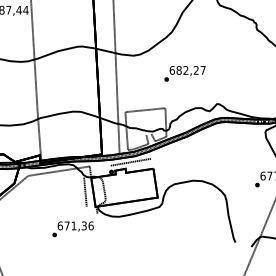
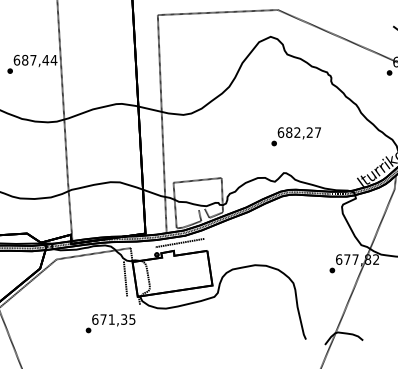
text: (184, 73) -> (295, 136), moved
text: (91, 225) -> (132, 319), 671,36 -> 671,35

